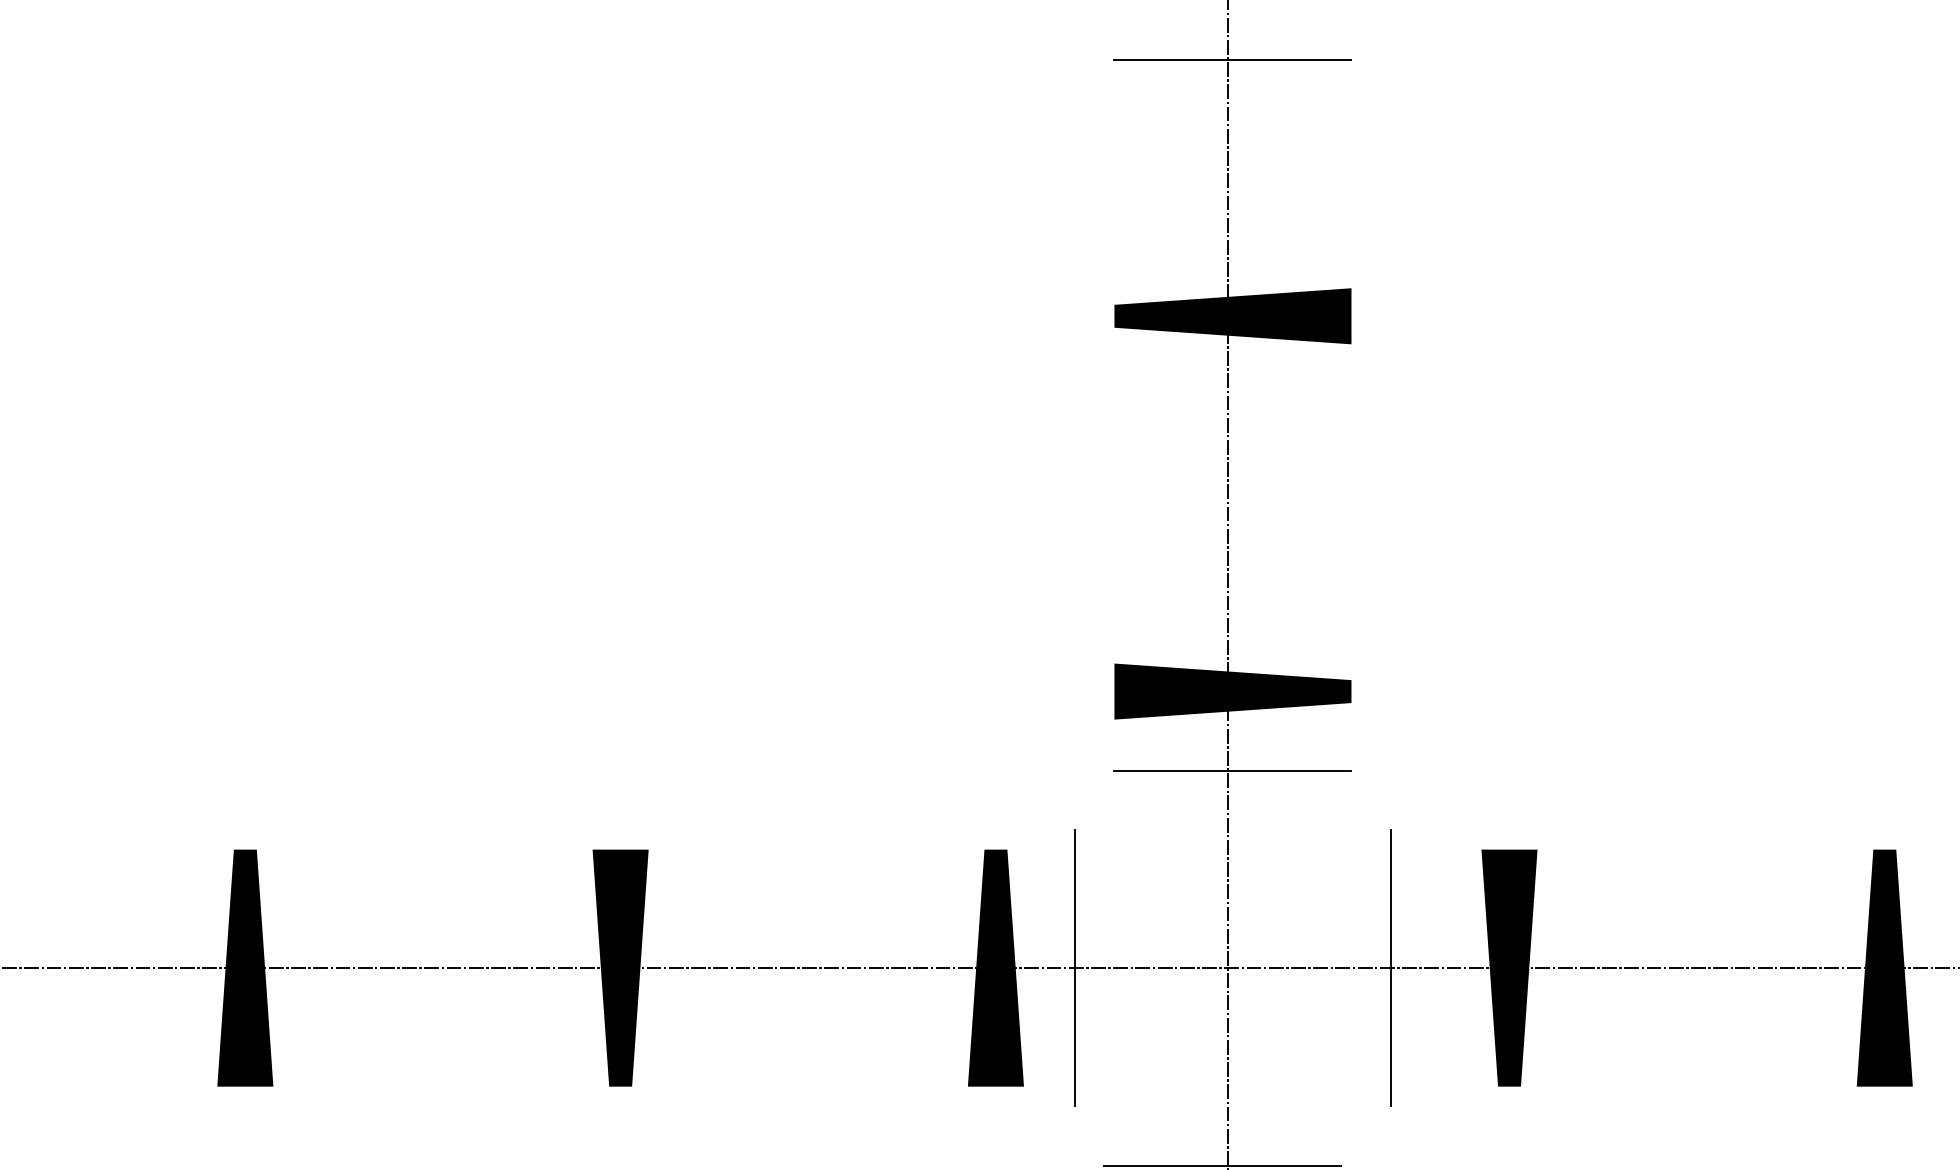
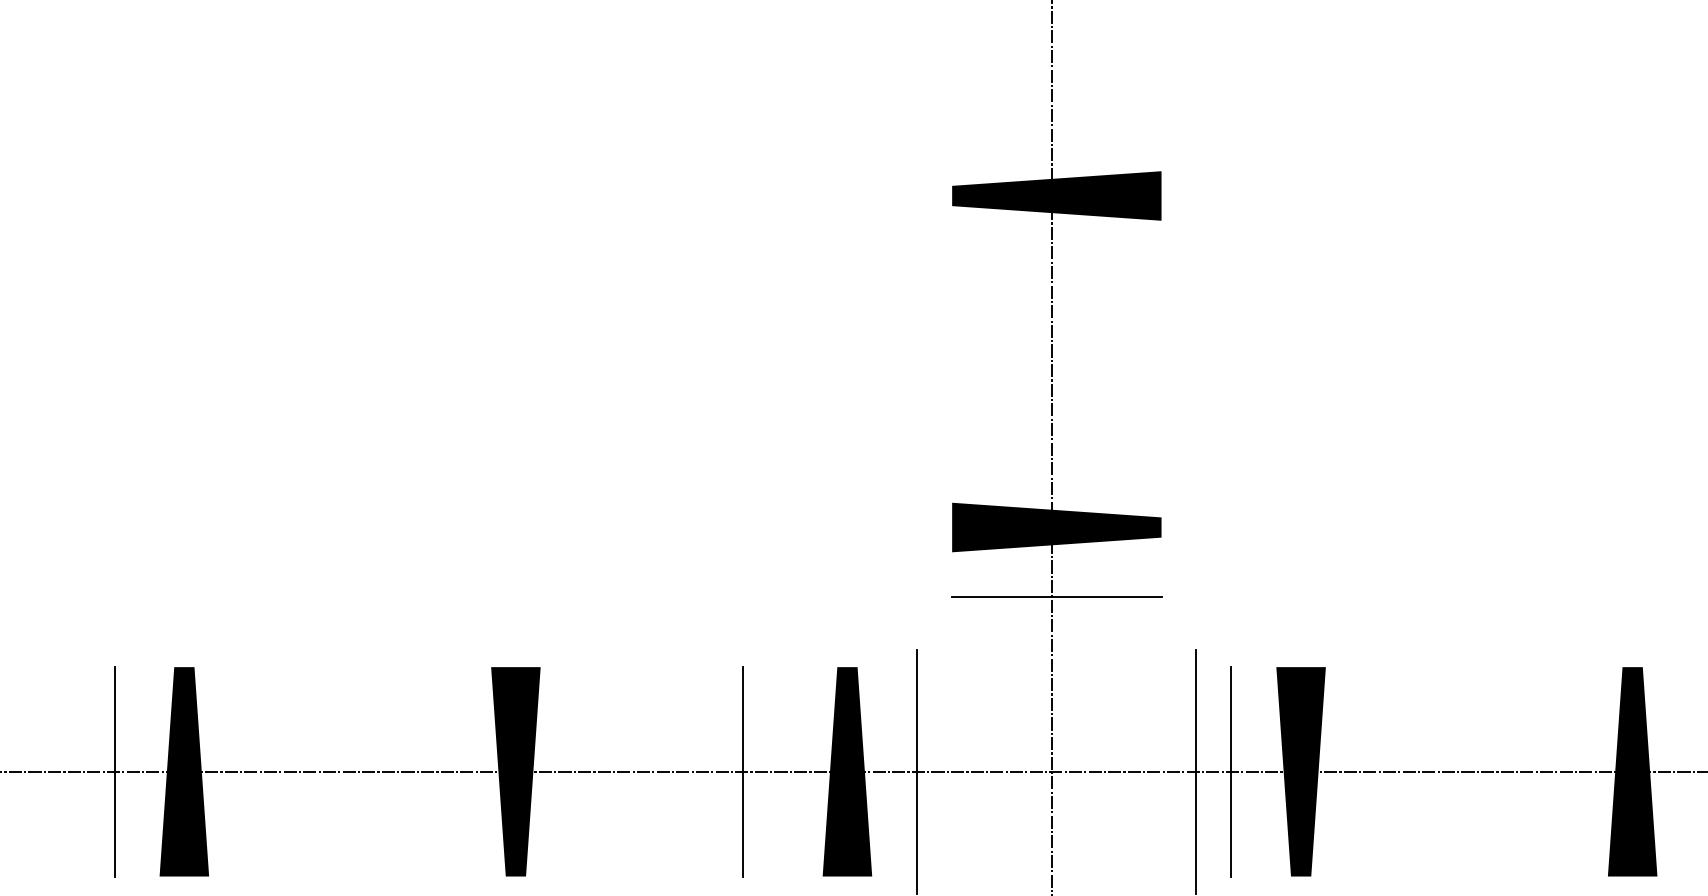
line: (166, 967) -> (114, 771), added
line: (877, 967) -> (742, 771), added
line: (1430, 967) -> (1231, 771), added

